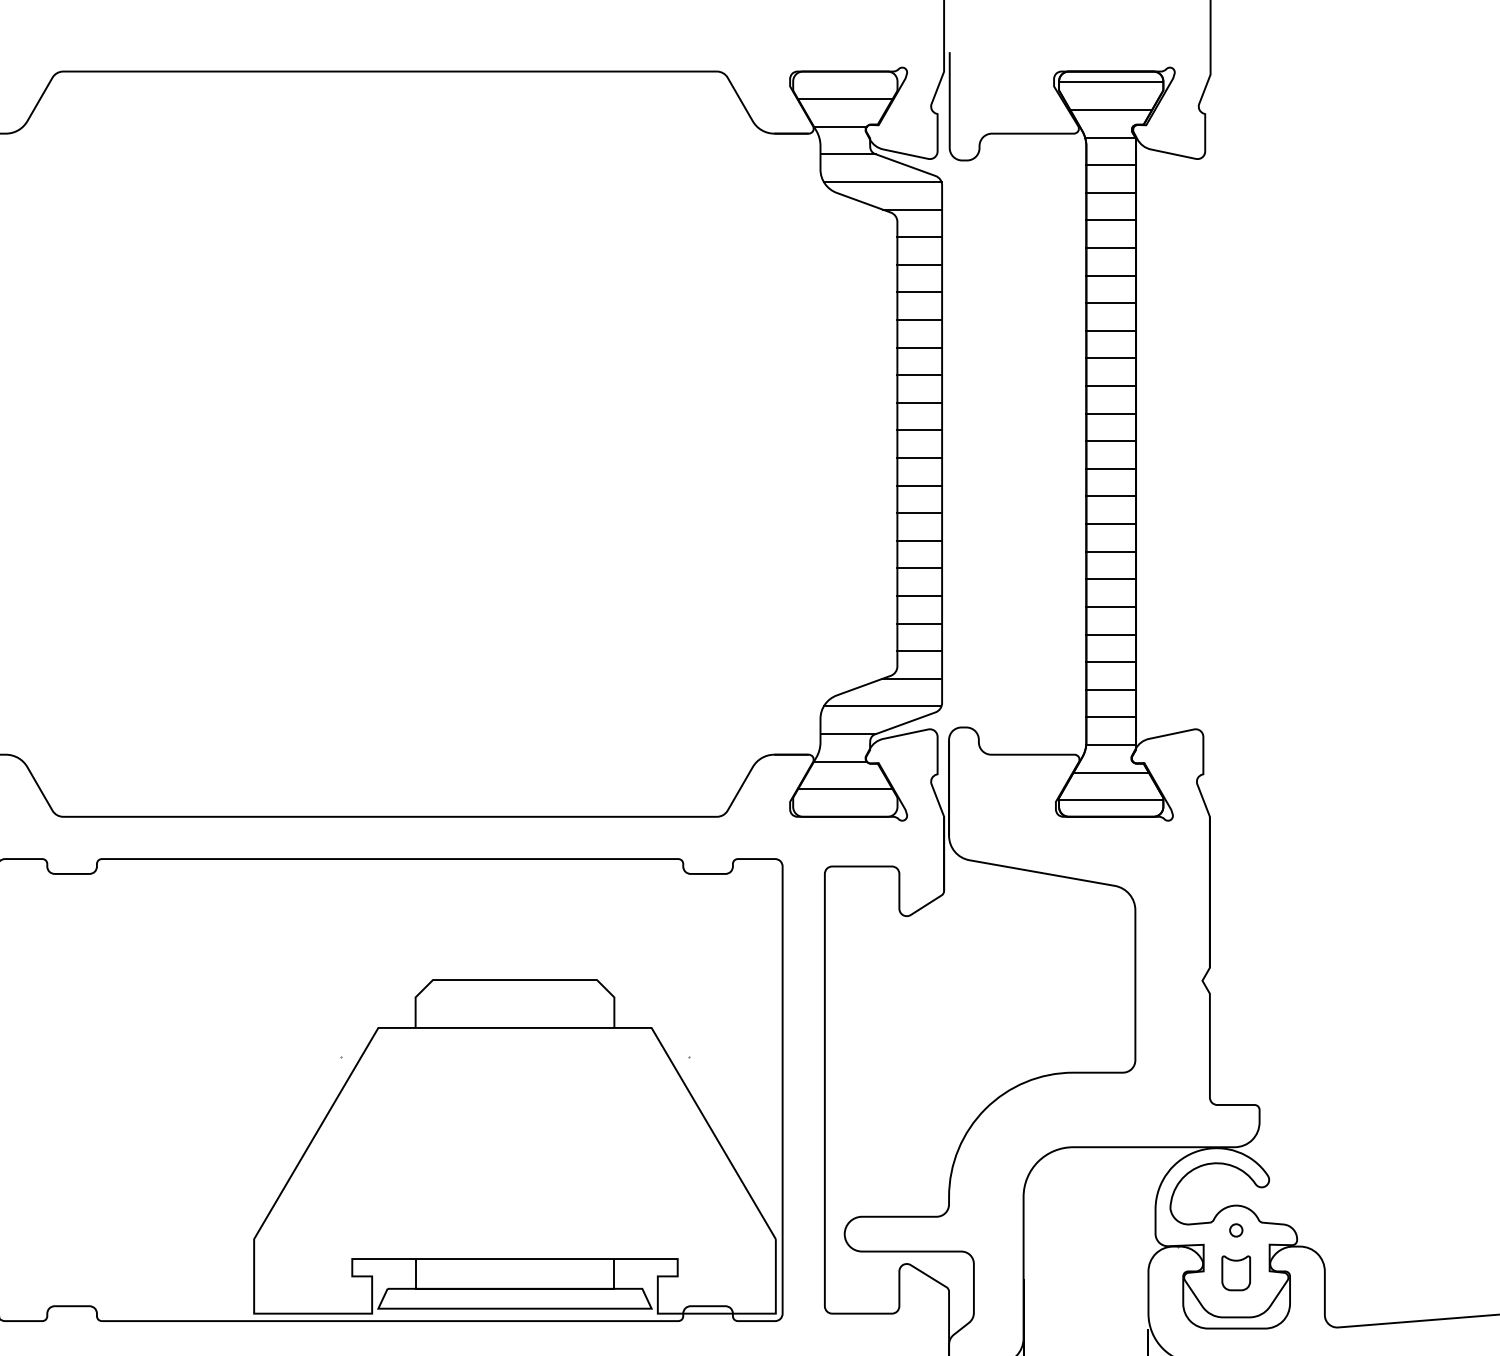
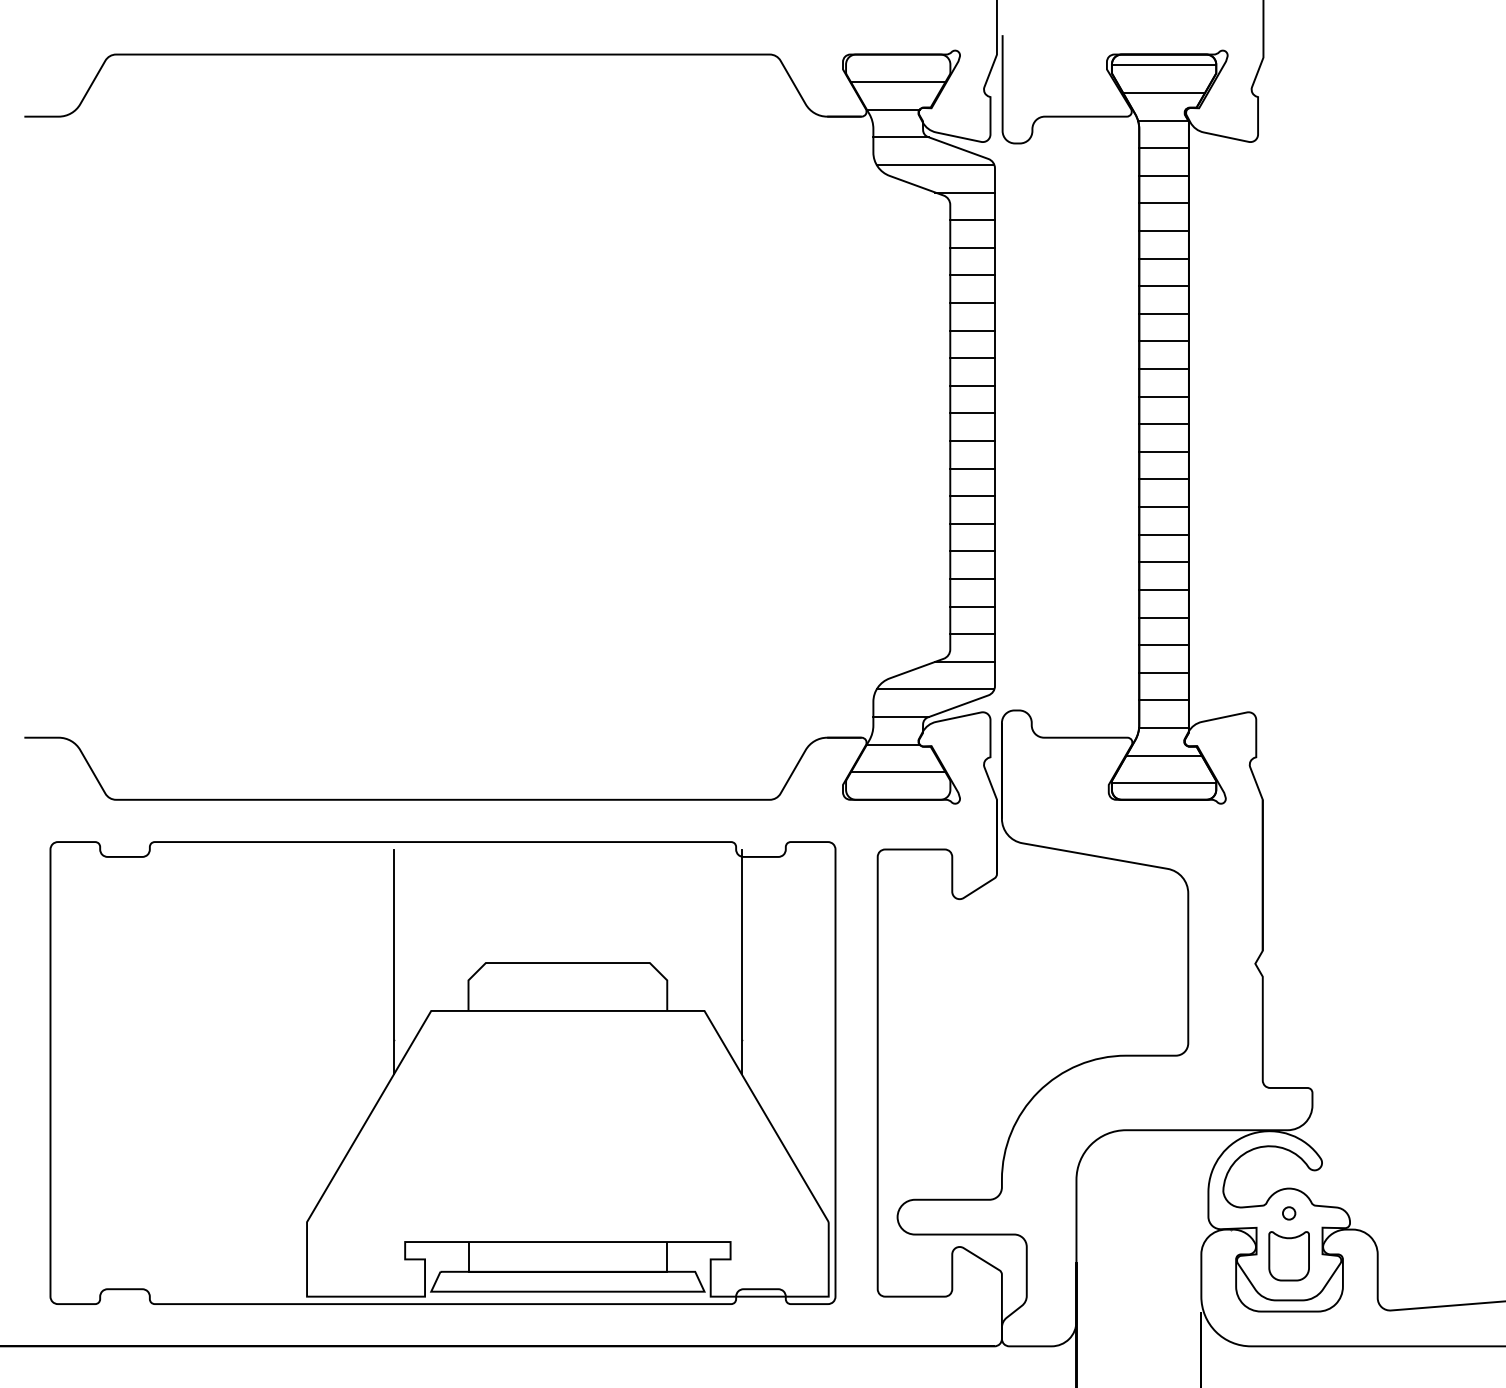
line: (340, 978) -> (393, 961), added
line: (688, 978) -> (741, 961), added
part: (1235, 1273) -> (1288, 1256), size x1.43

